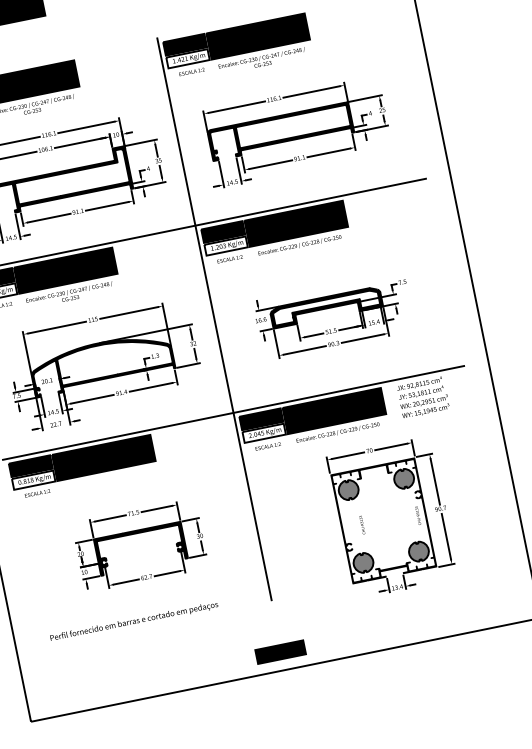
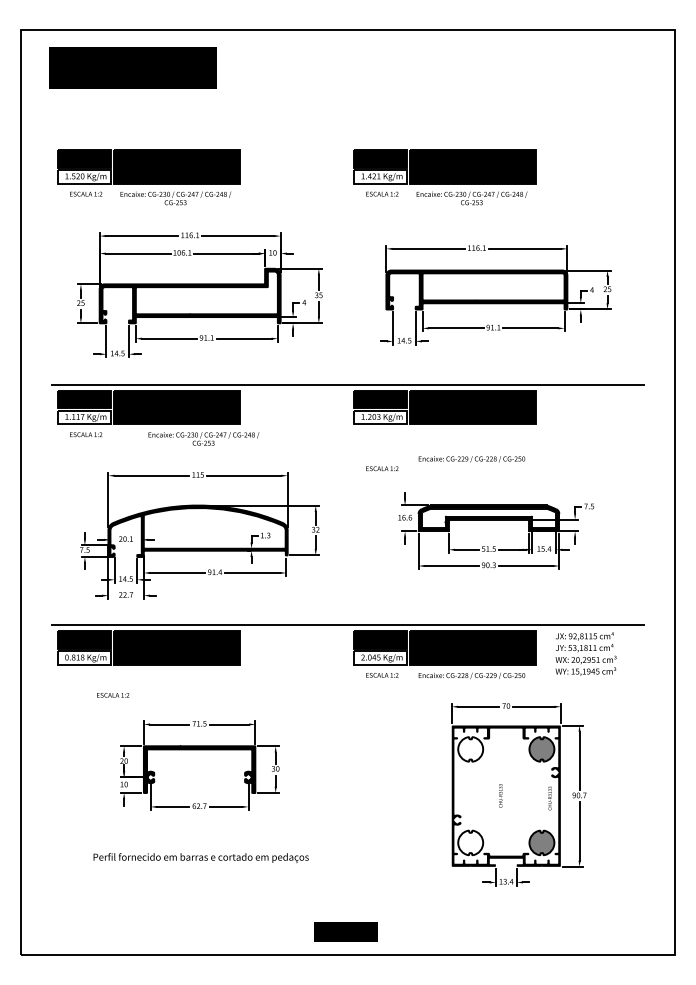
text: (299, 245) -> (471, 459), moved
text: (230, 258) -> (382, 468), moved
text: (69, 294) -> (203, 438), moved
line: (214, 319) -> (347, 504), removed
fill: (348, 490) -> (470, 749), removed
text: (37, 493) -> (113, 695), moved
text: (362, 524) -> (500, 795), moved
fill: (363, 562) -> (470, 842), removed
text: (133, 622) -> (200, 858), moved

